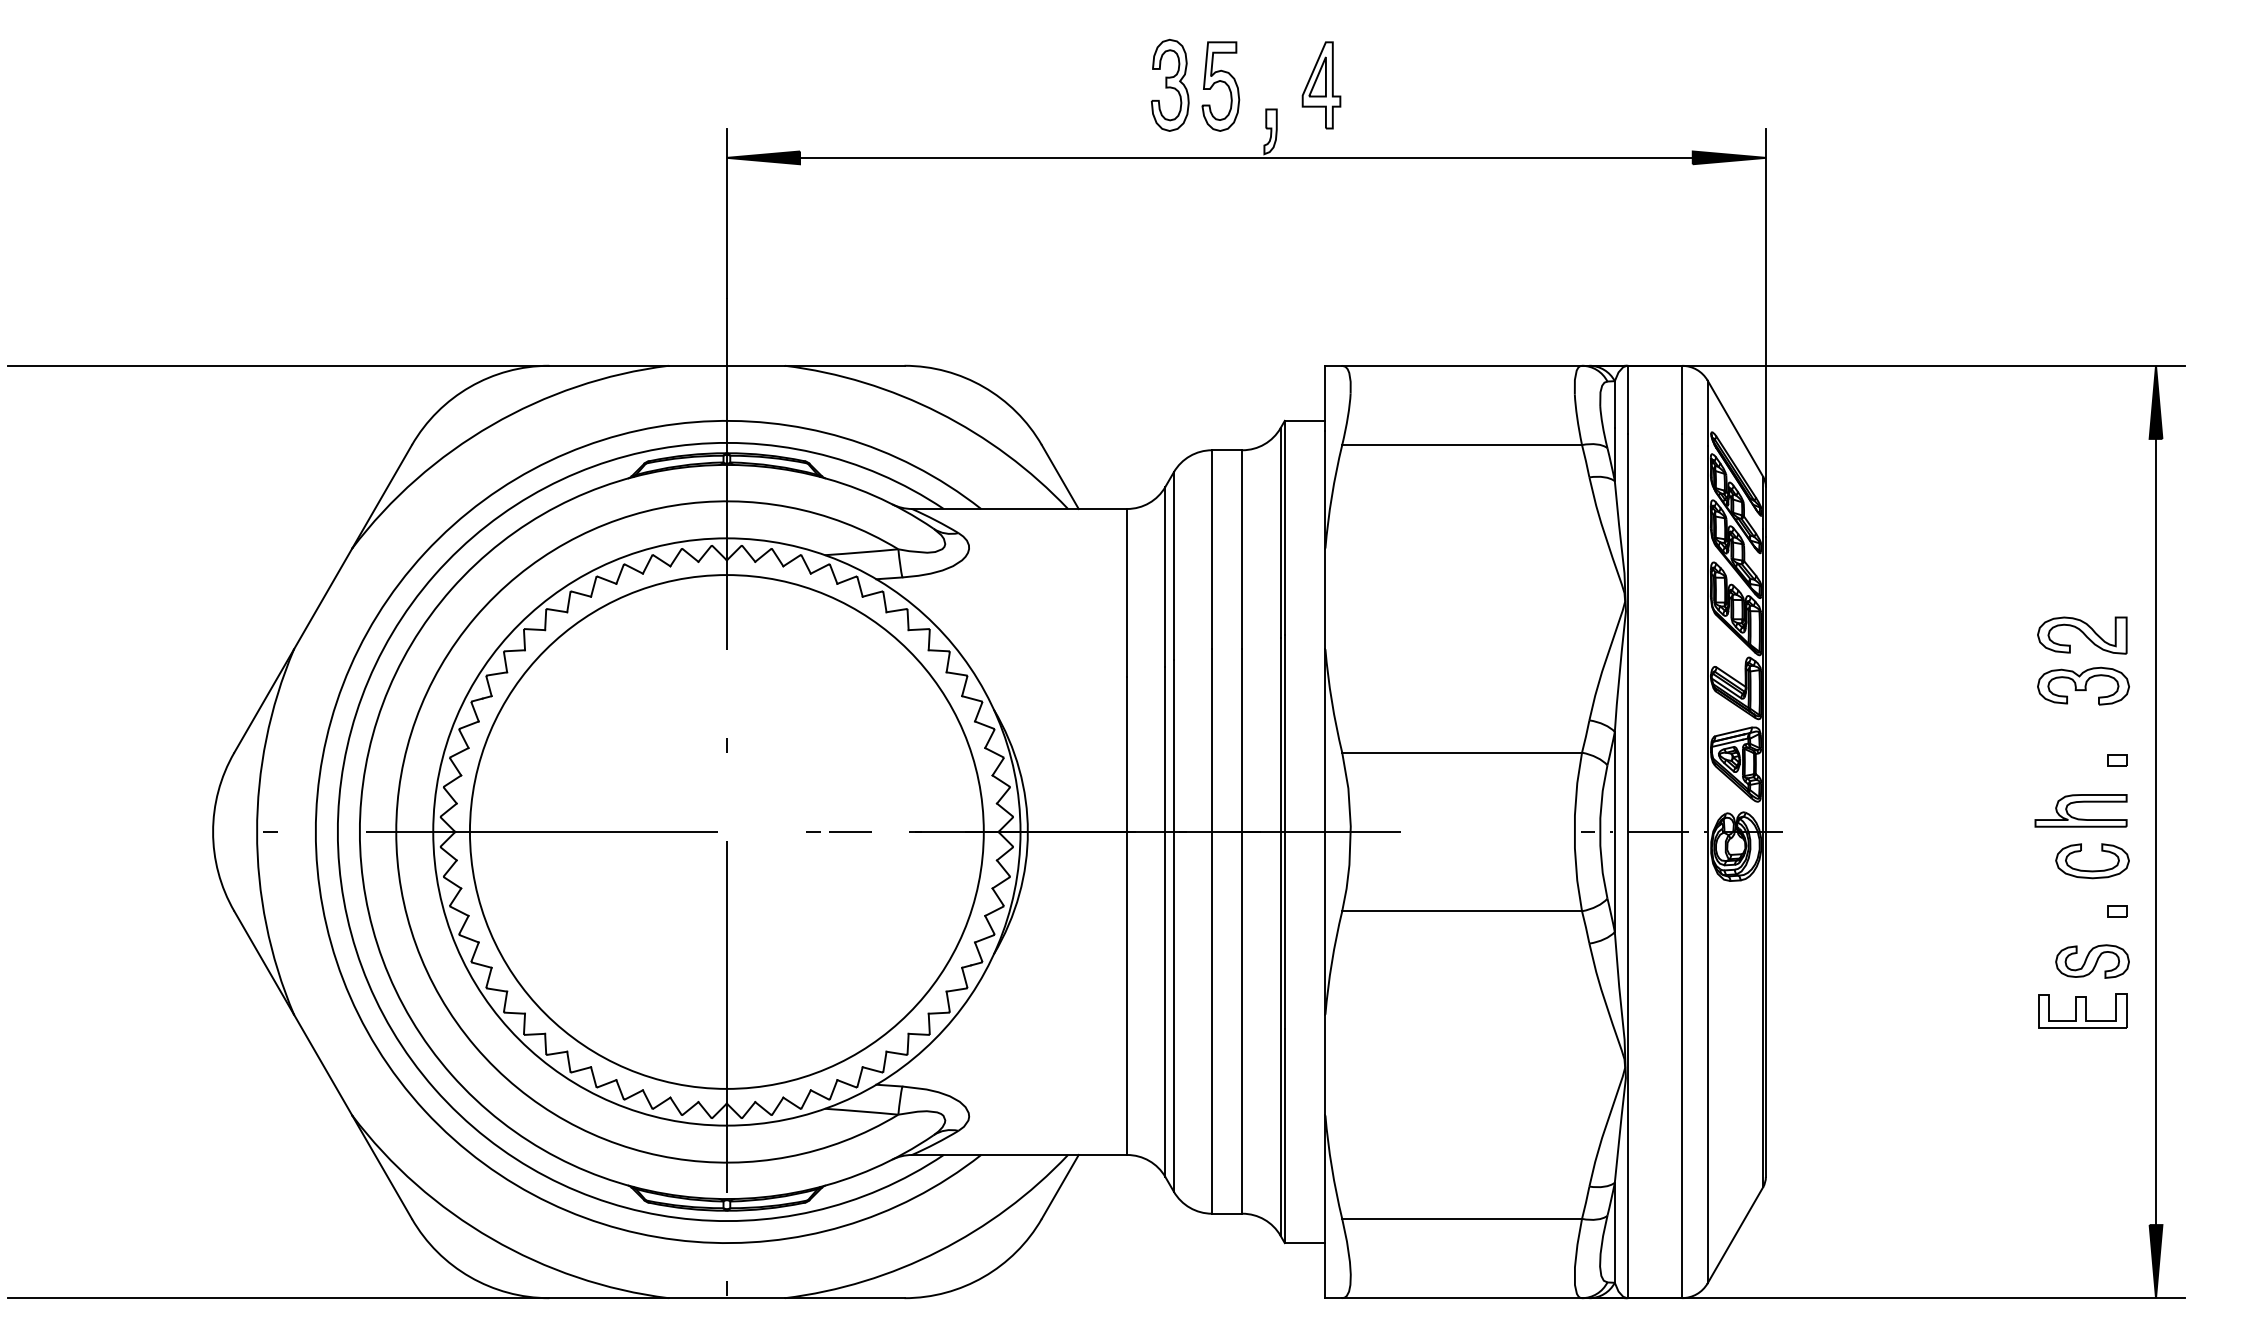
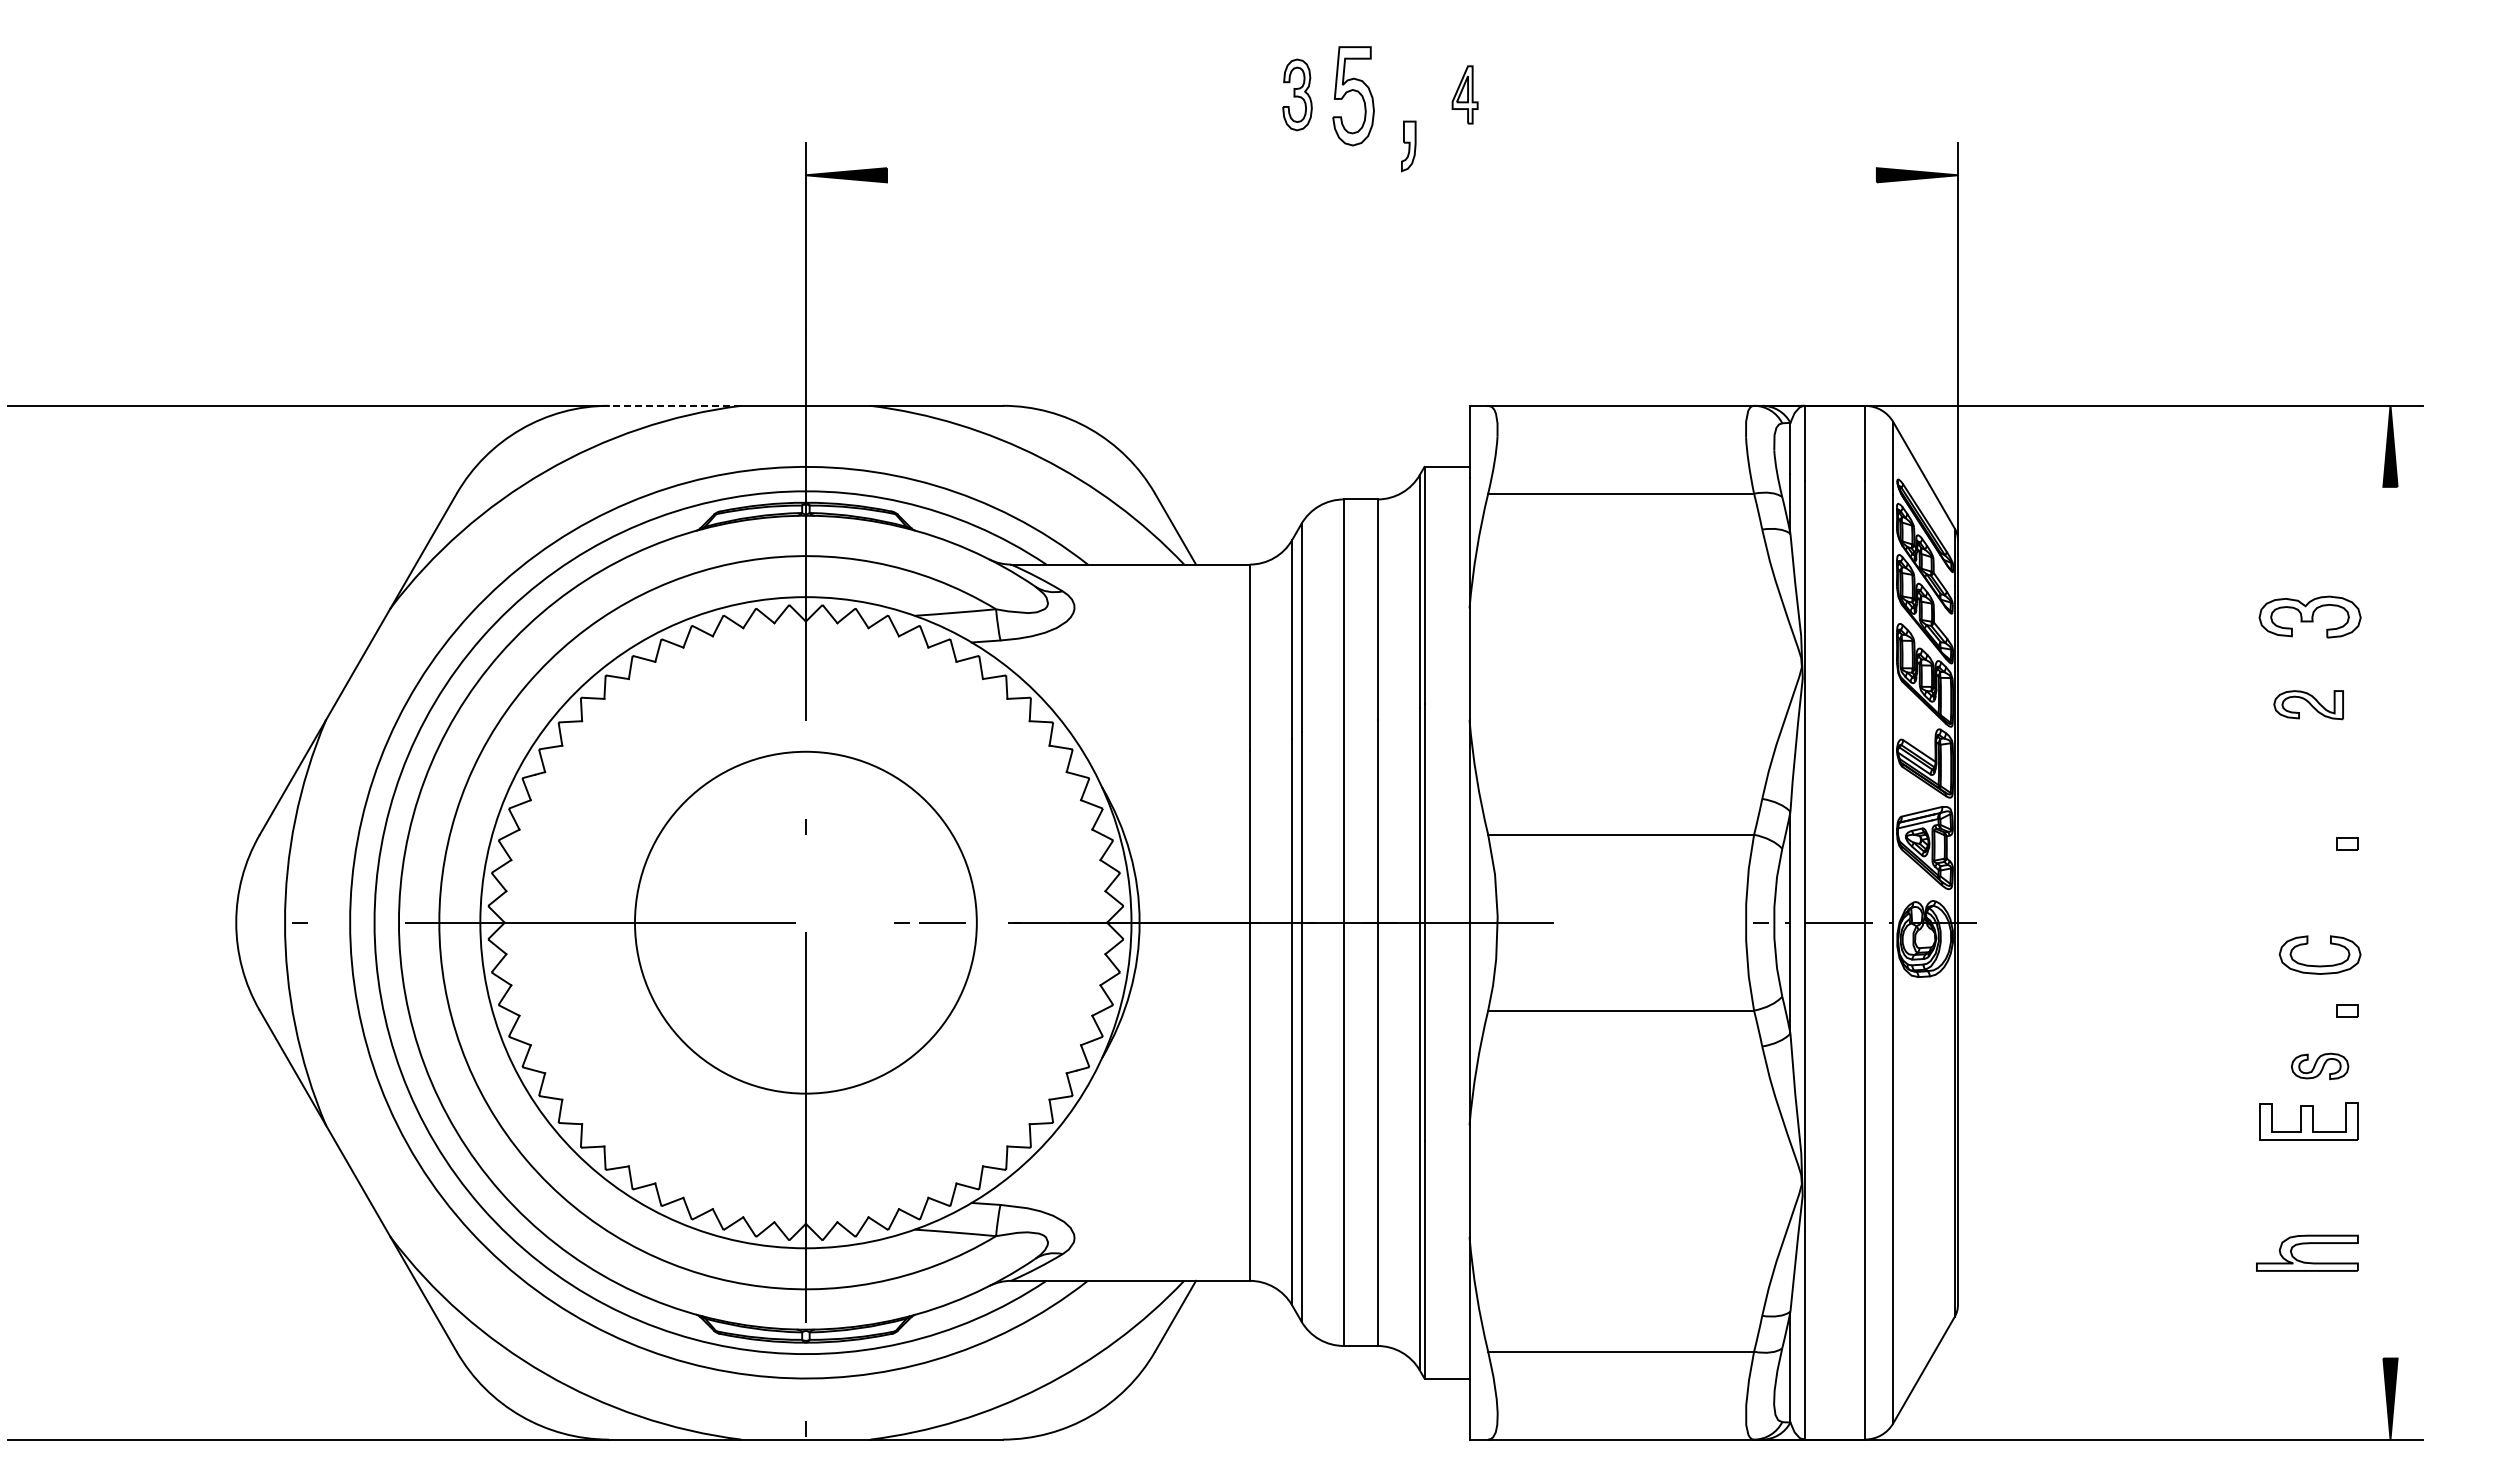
part: (1170, 85) -> (1297, 94), size x0.7
part: (1320, 85) -> (1464, 94), size x0.6
line: (1246, 158) -> (1381, 175), removed
line: (608, 365) -> (674, 405), solid -> dashed
part: (2082, 636) -> (2308, 705), size x0.7
part: (2082, 685) -> (2309, 616), moved
part: (2081, 802) -> (2307, 1244), moved
circle: (726, 831) -> (805, 922), size x0.6
line: (2156, 831) -> (2390, 922), removed
part: (2091, 961) -> (2319, 1066), size x0.7

